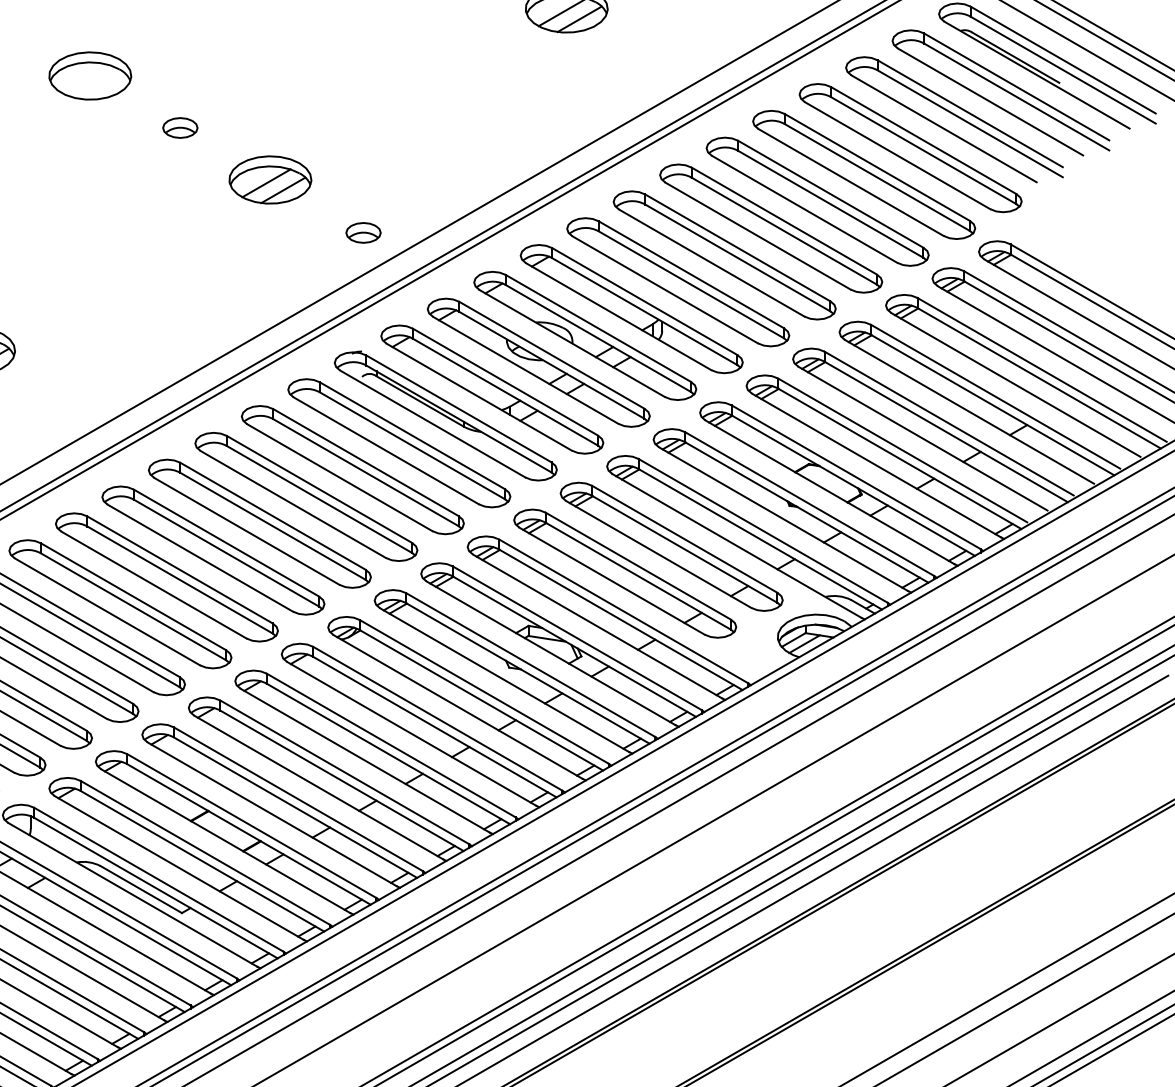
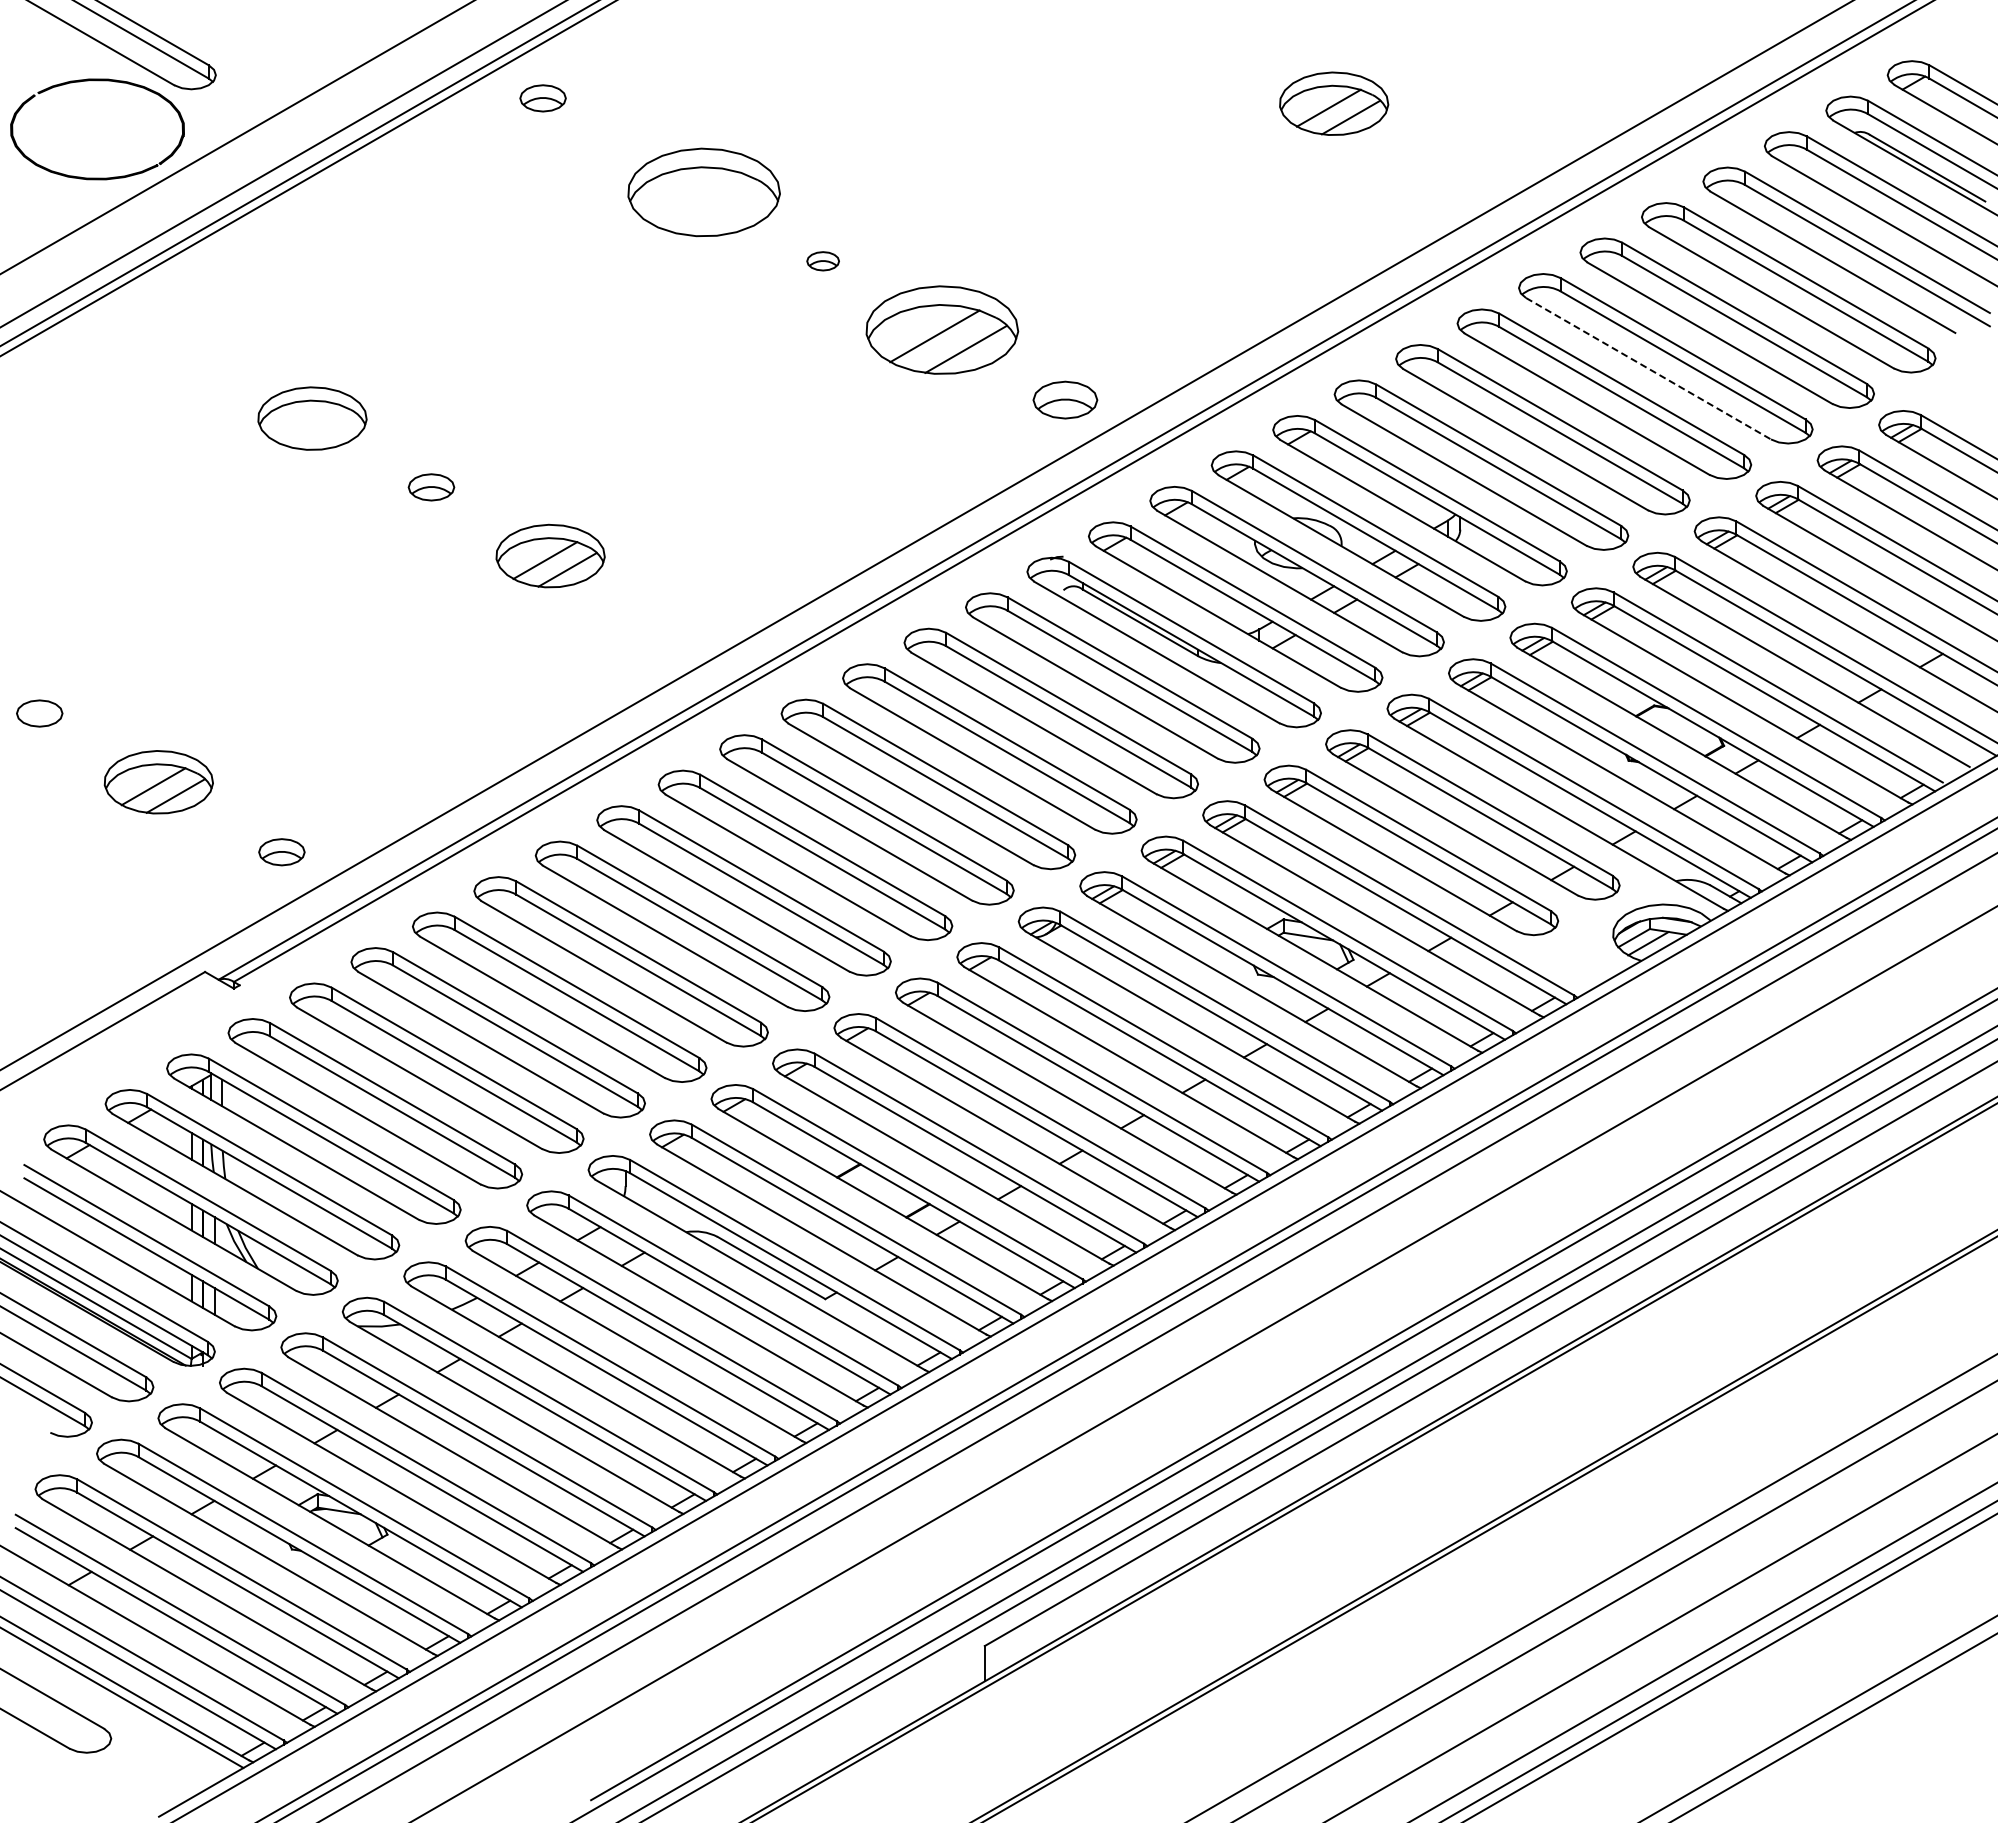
part: (90, 76) -> (704, 192), size x1.4
part: (179, 128) -> (822, 261), size x0.7
part: (270, 179) -> (942, 329), size x1.4
line: (804, 209) -> (1648, 368), solid -> dashed
part: (363, 232) -> (1065, 399), size x1.4

